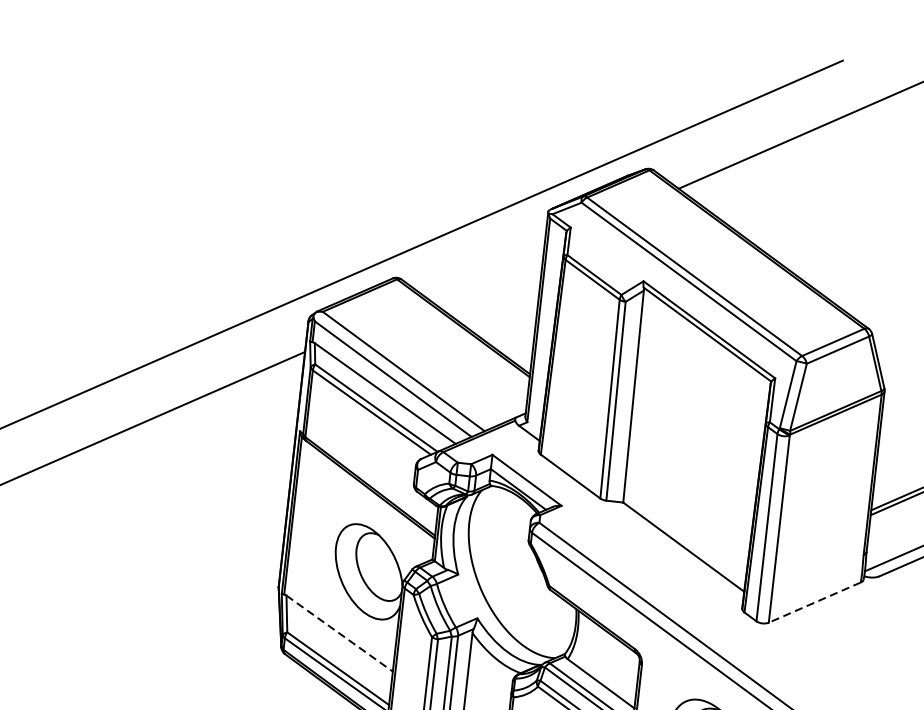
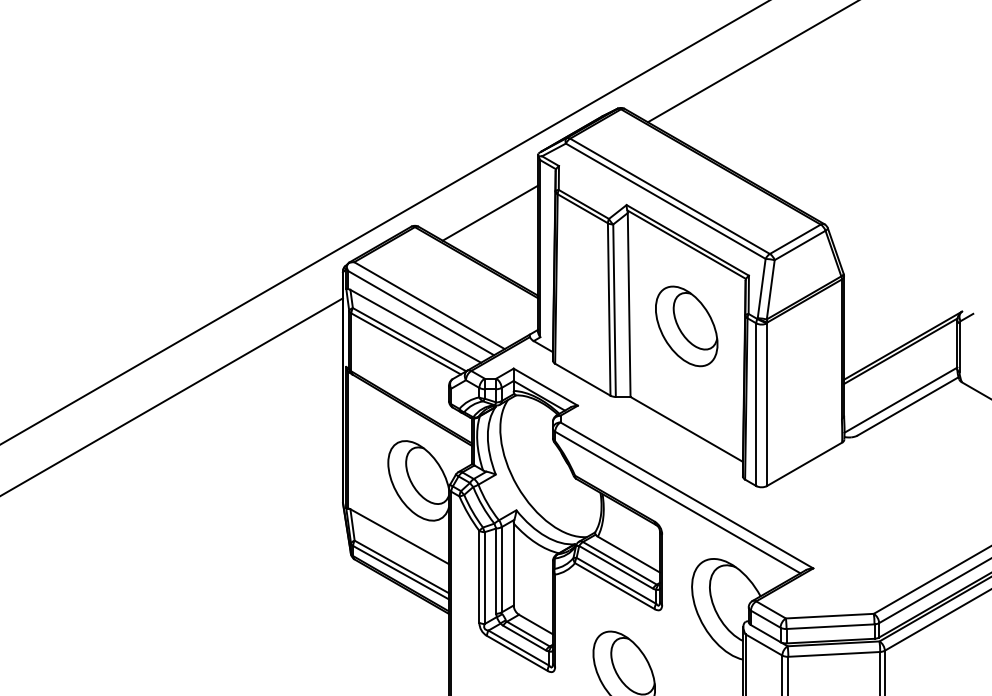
line: (485, 272) -> (490, 212), added
part: (696, 428) -> (686, 326), added
line: (814, 602) -> (804, 464), dashed -> solid
line: (340, 633) -> (400, 536), dashed -> solid

